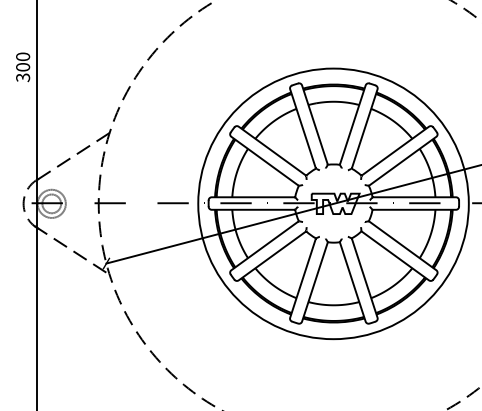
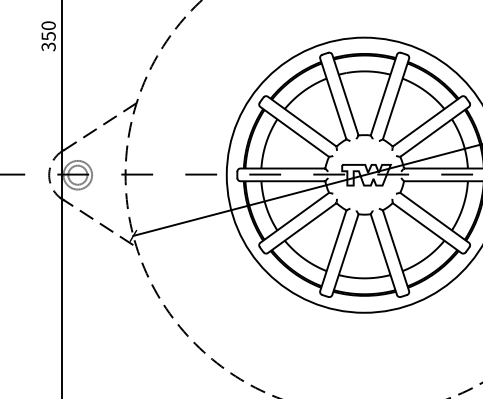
text: (23, 67) -> (49, 36), 300 -> 350

